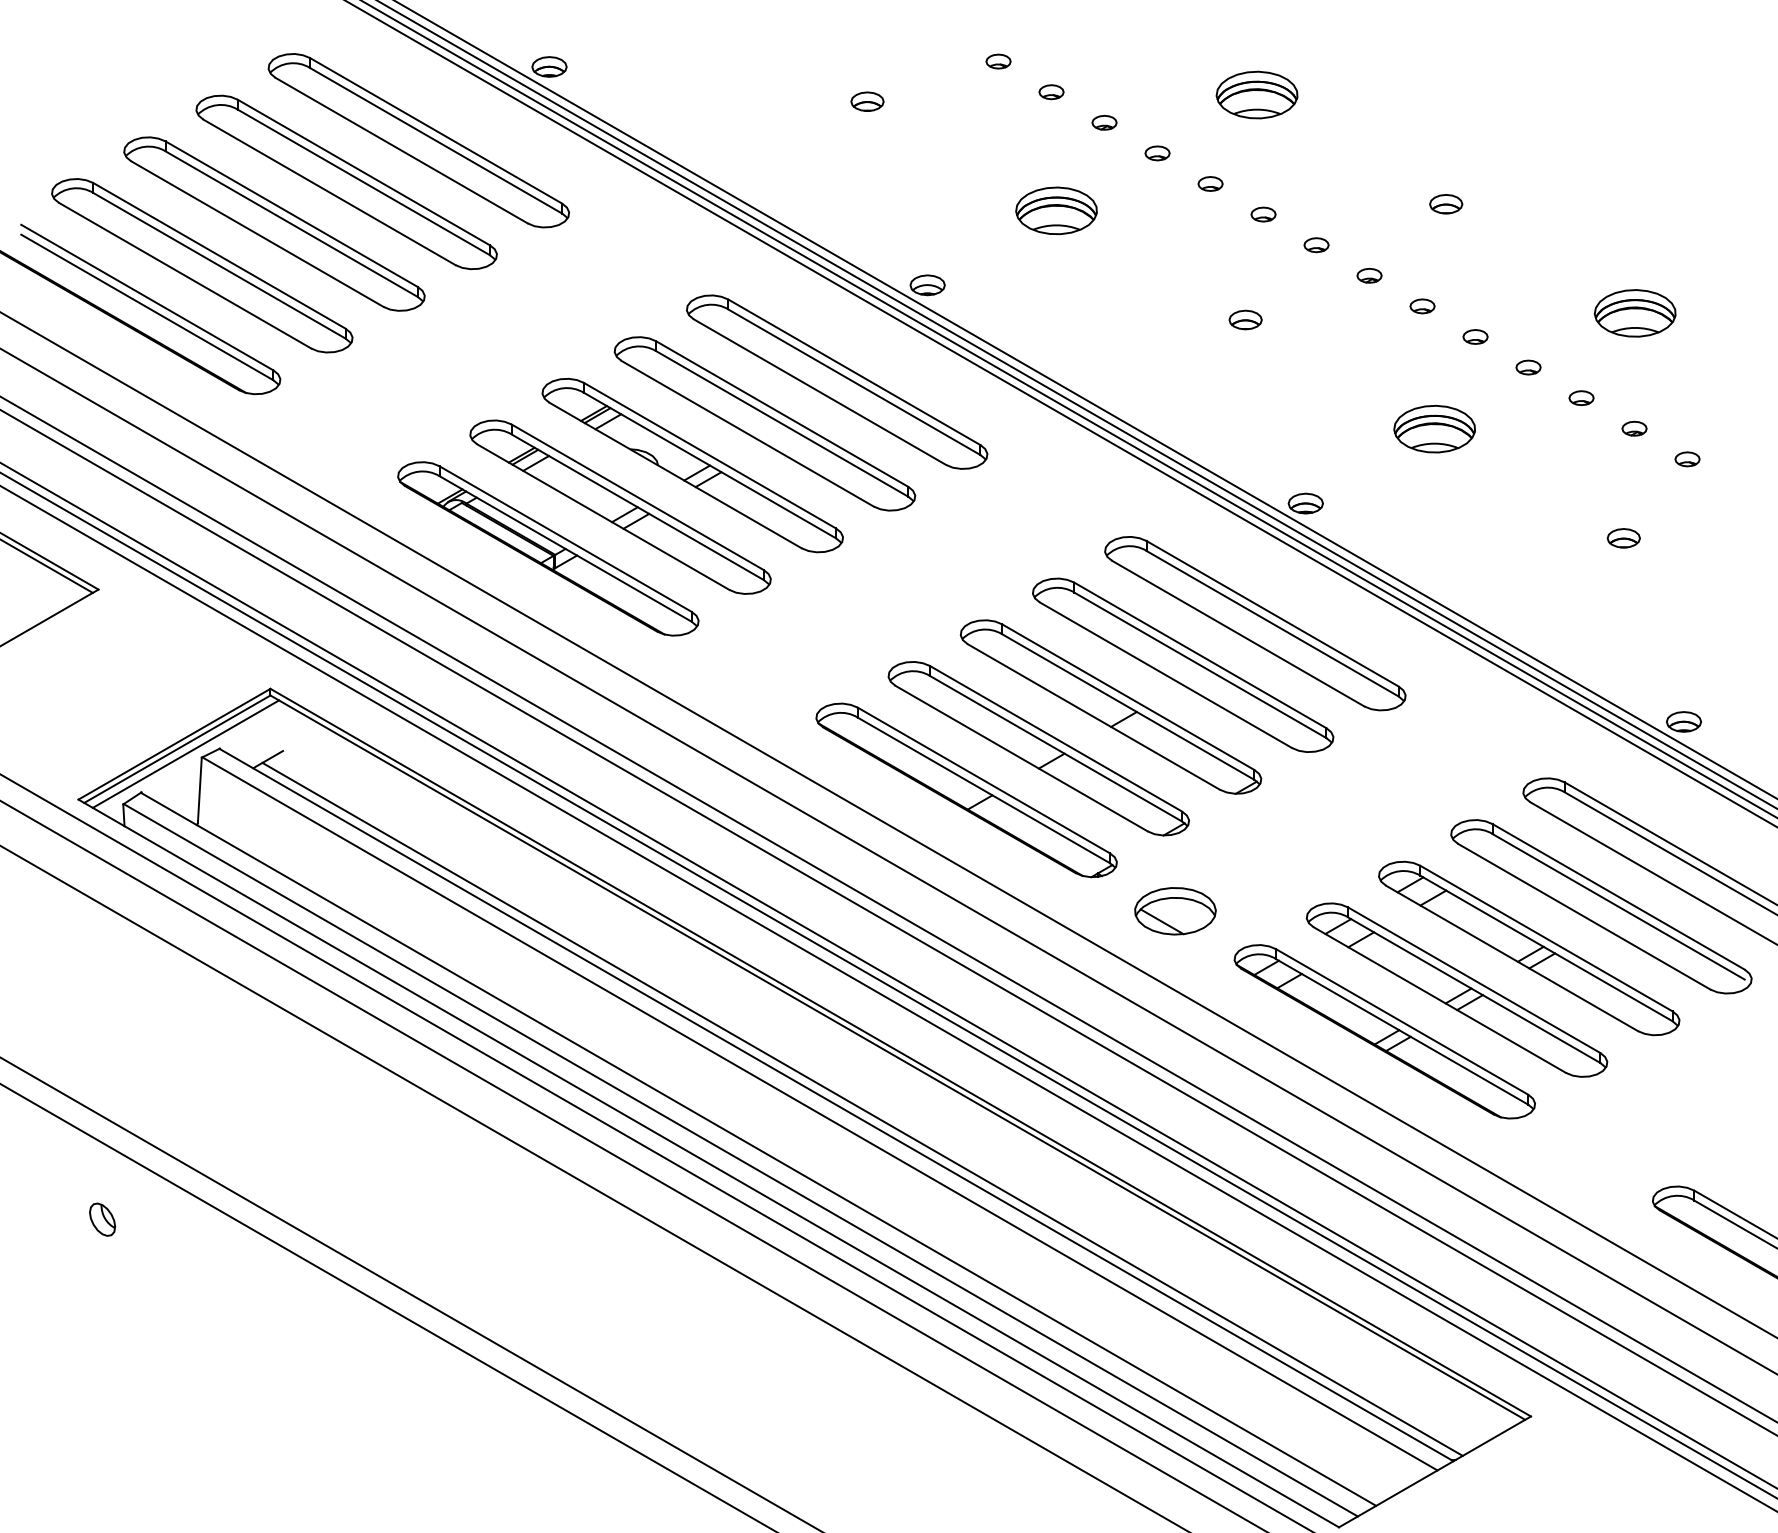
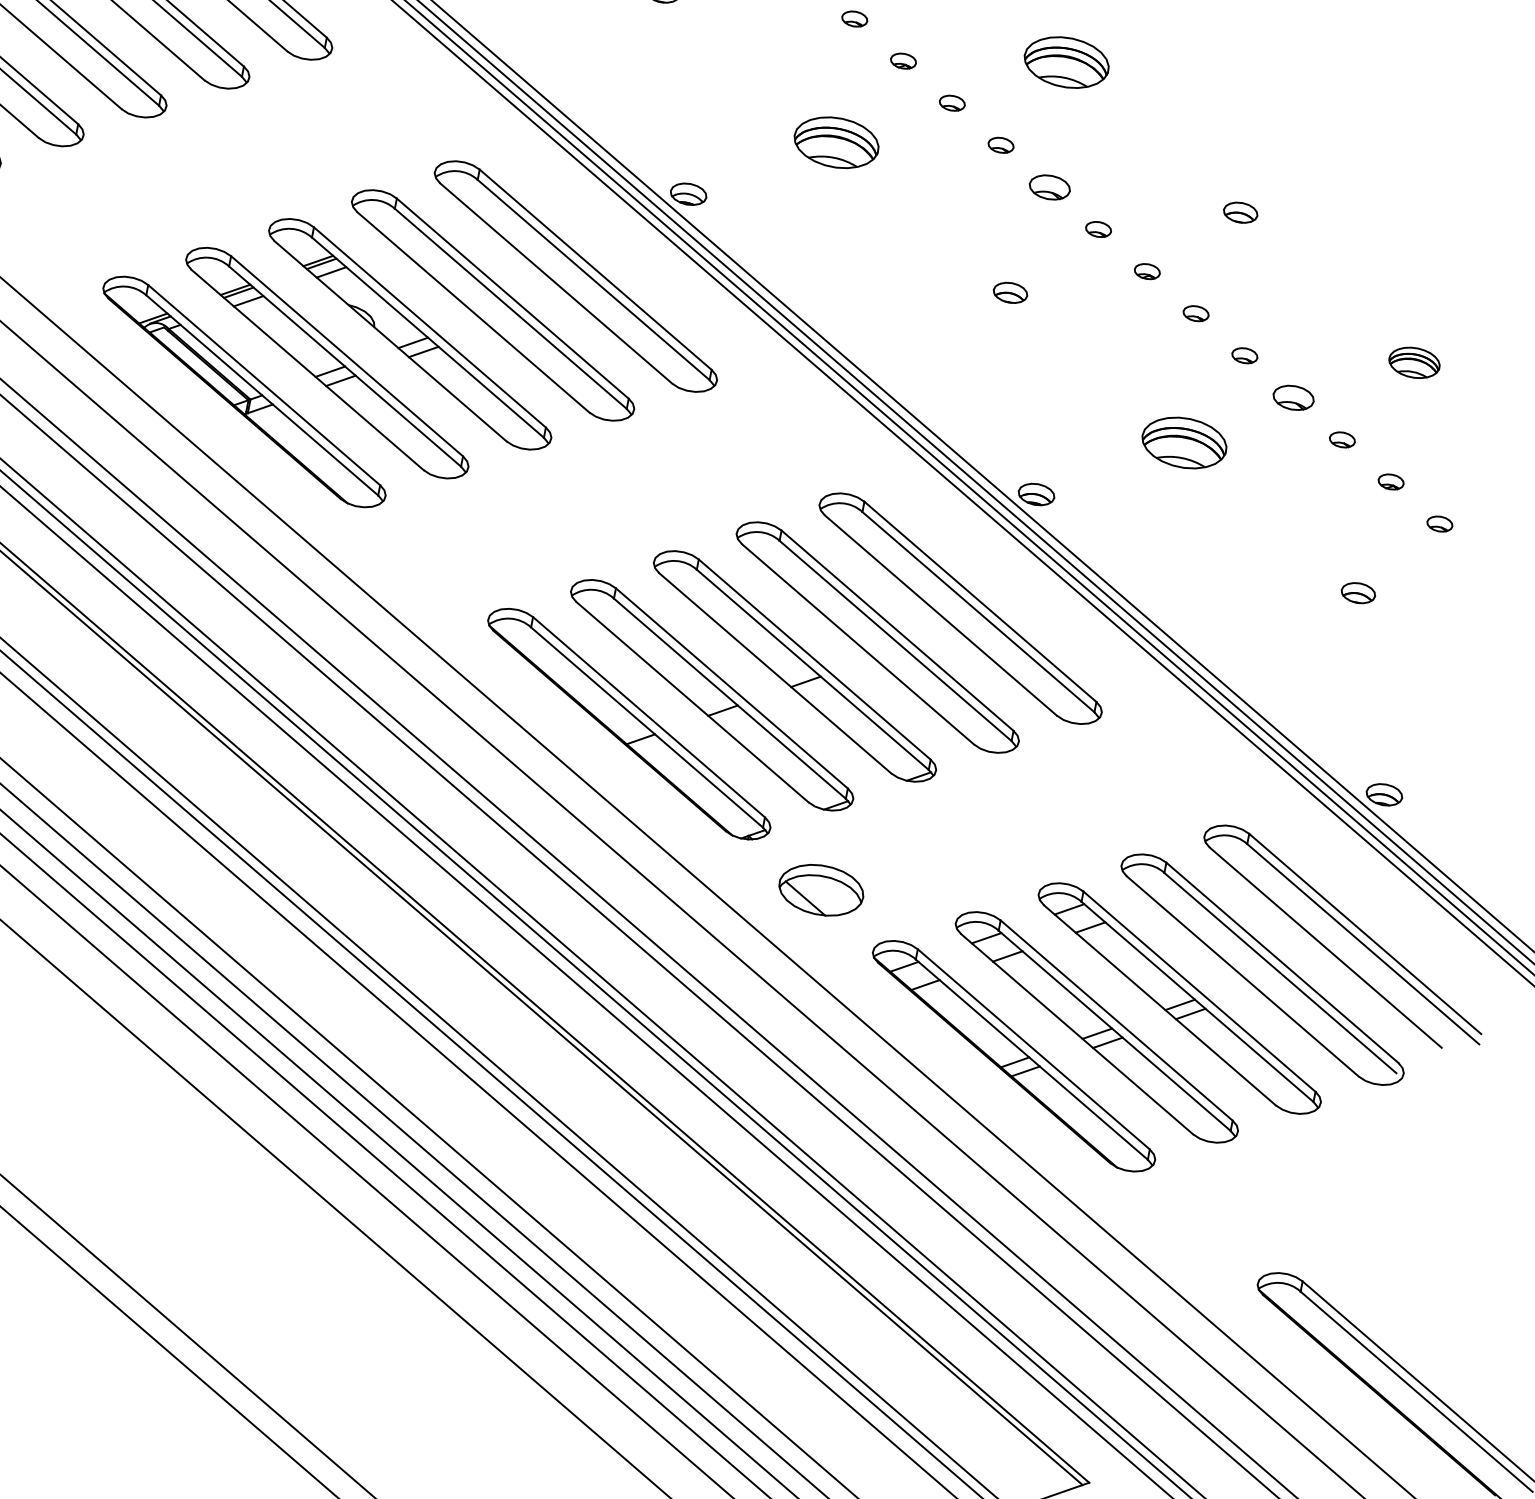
part: (1263, 214) -> (1049, 187), size x1.6
part: (1634, 313) -> (1413, 362), size x0.6
part: (1528, 367) -> (1293, 397), size x1.6

